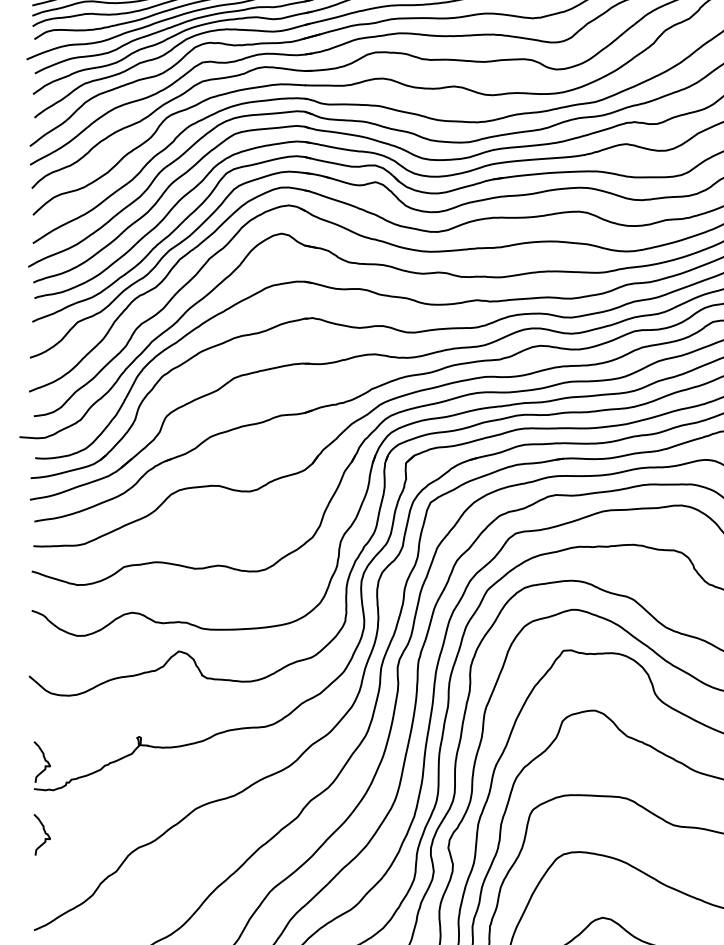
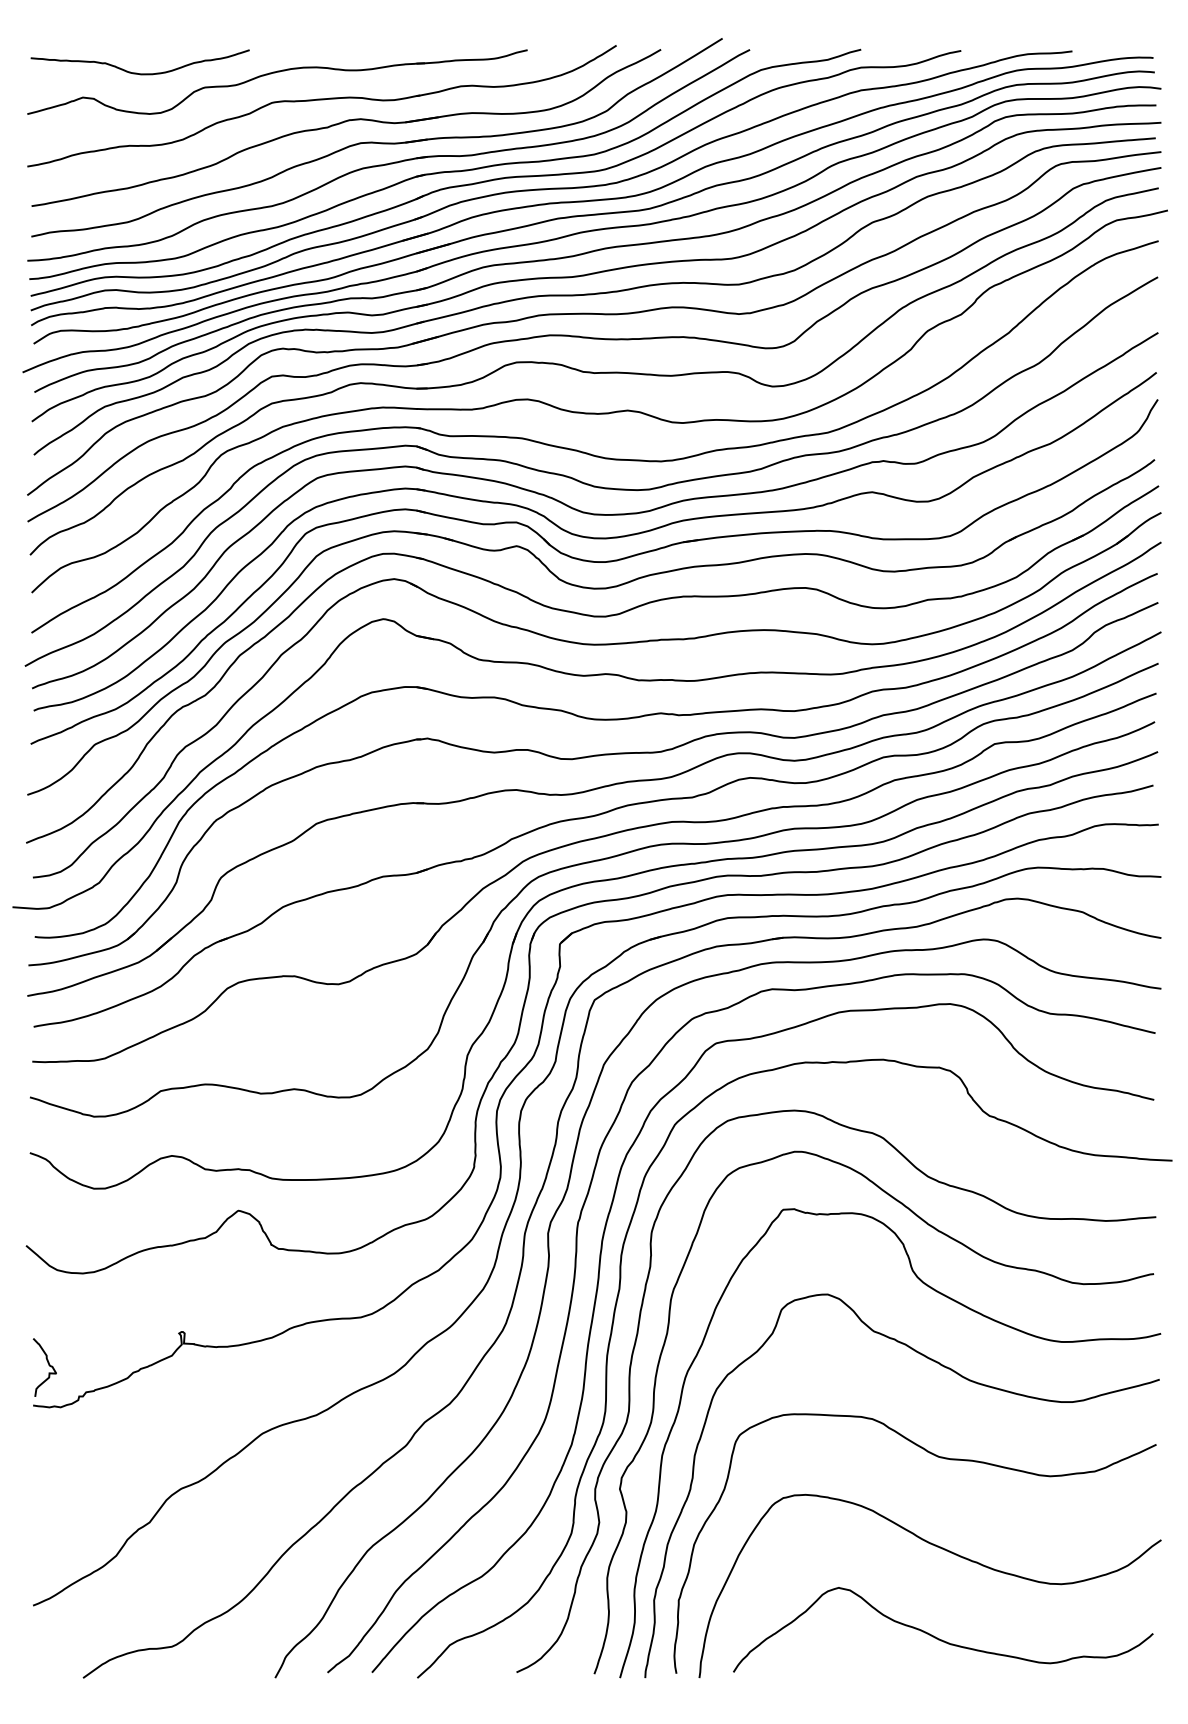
curve: (44, 833) -> (48, 1468), removed

